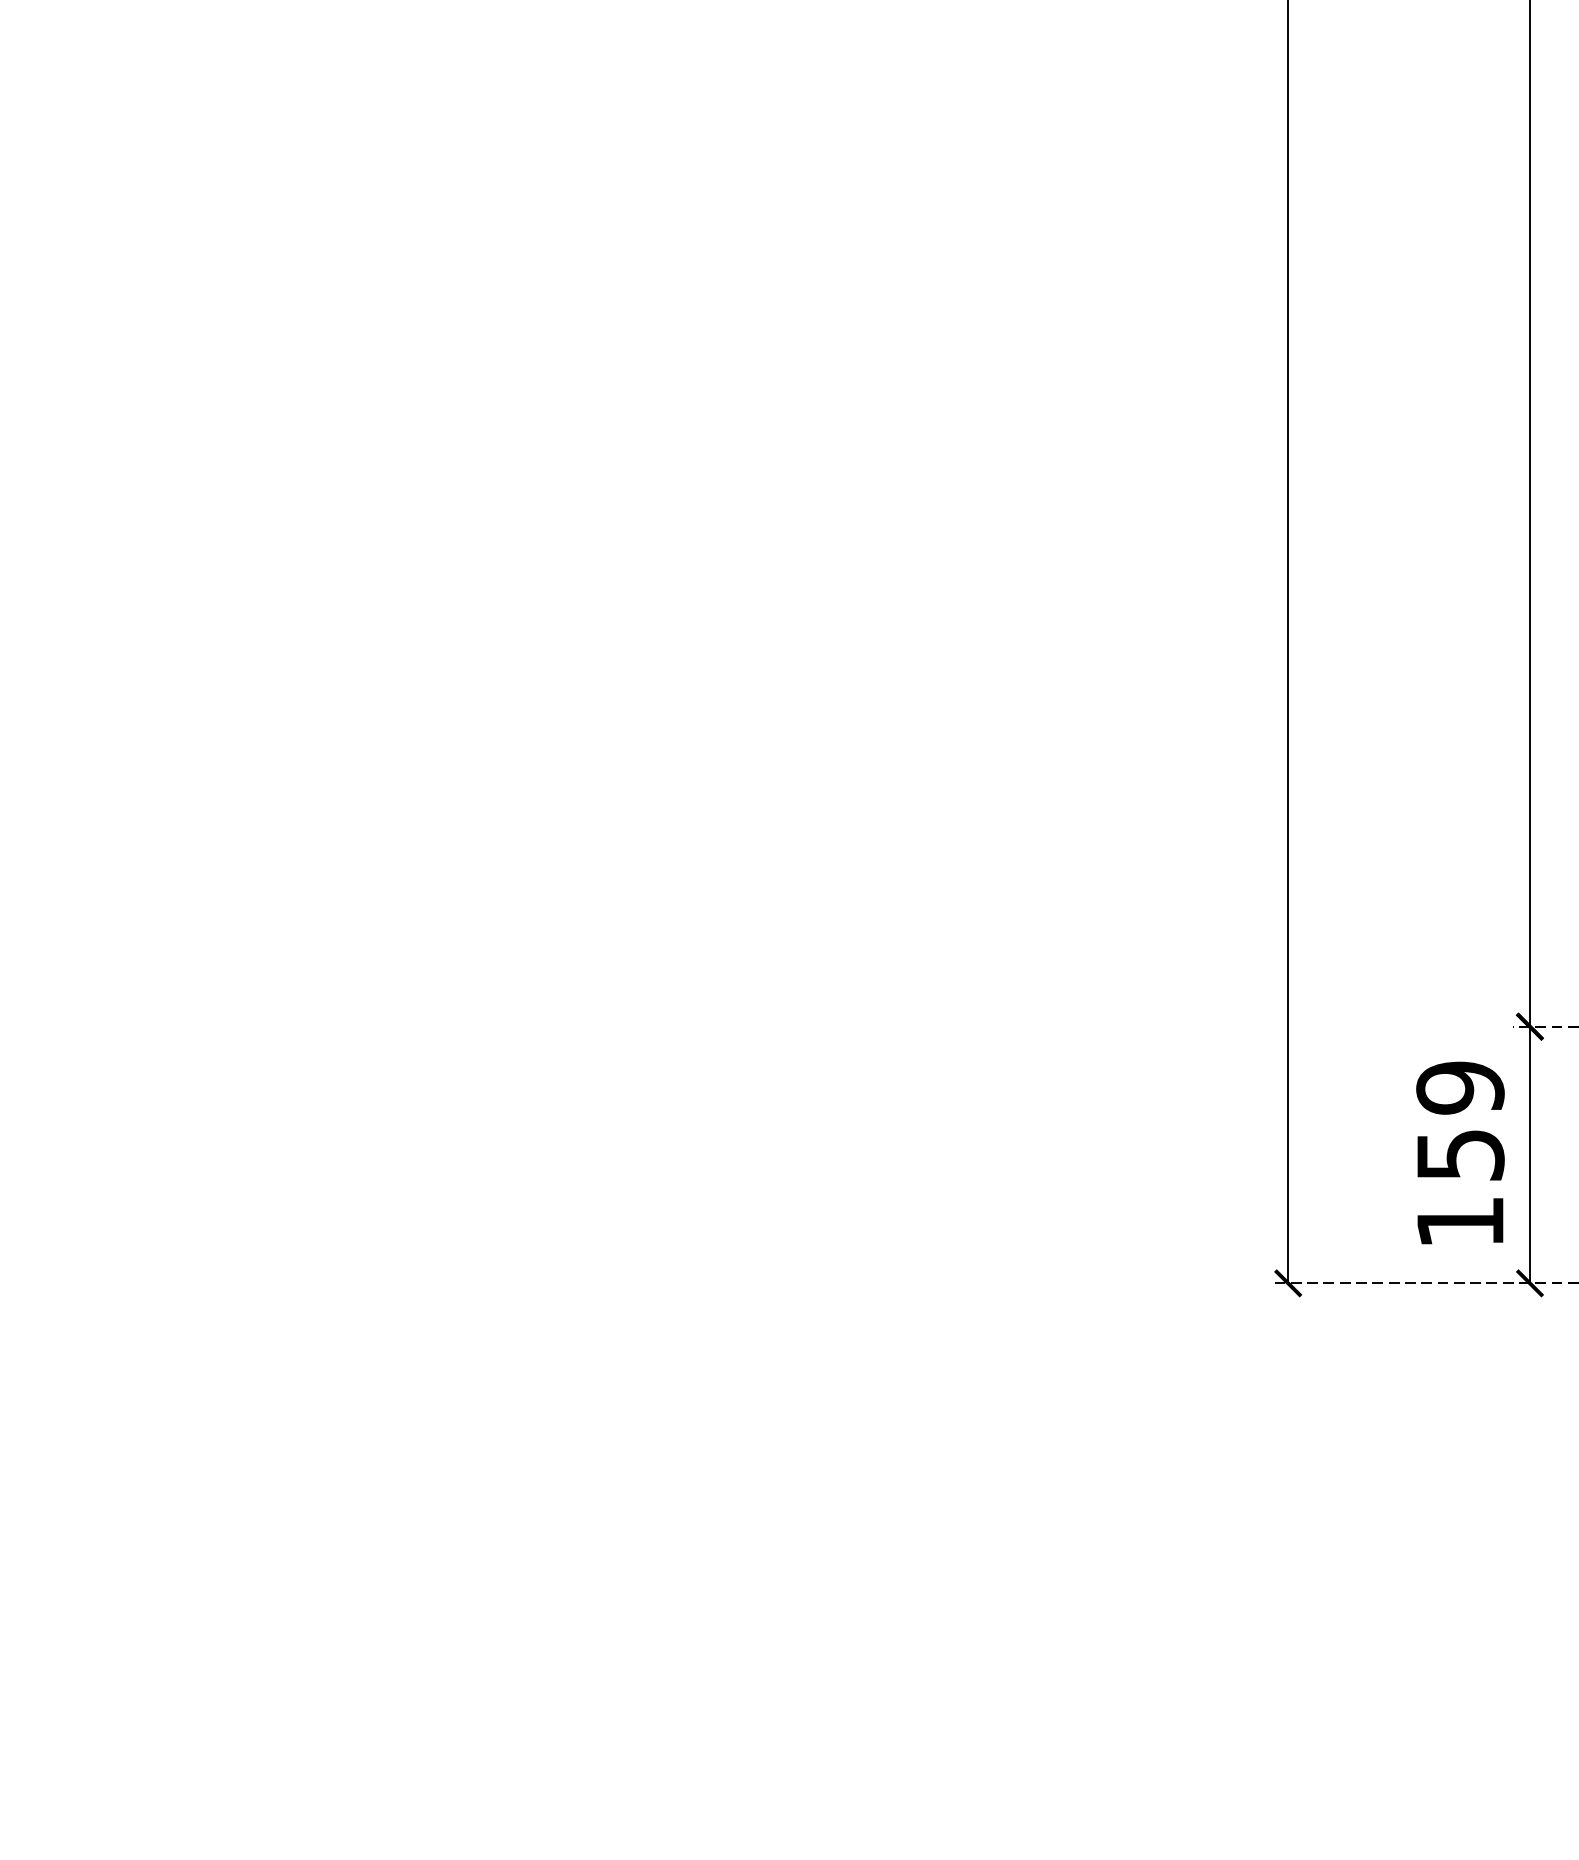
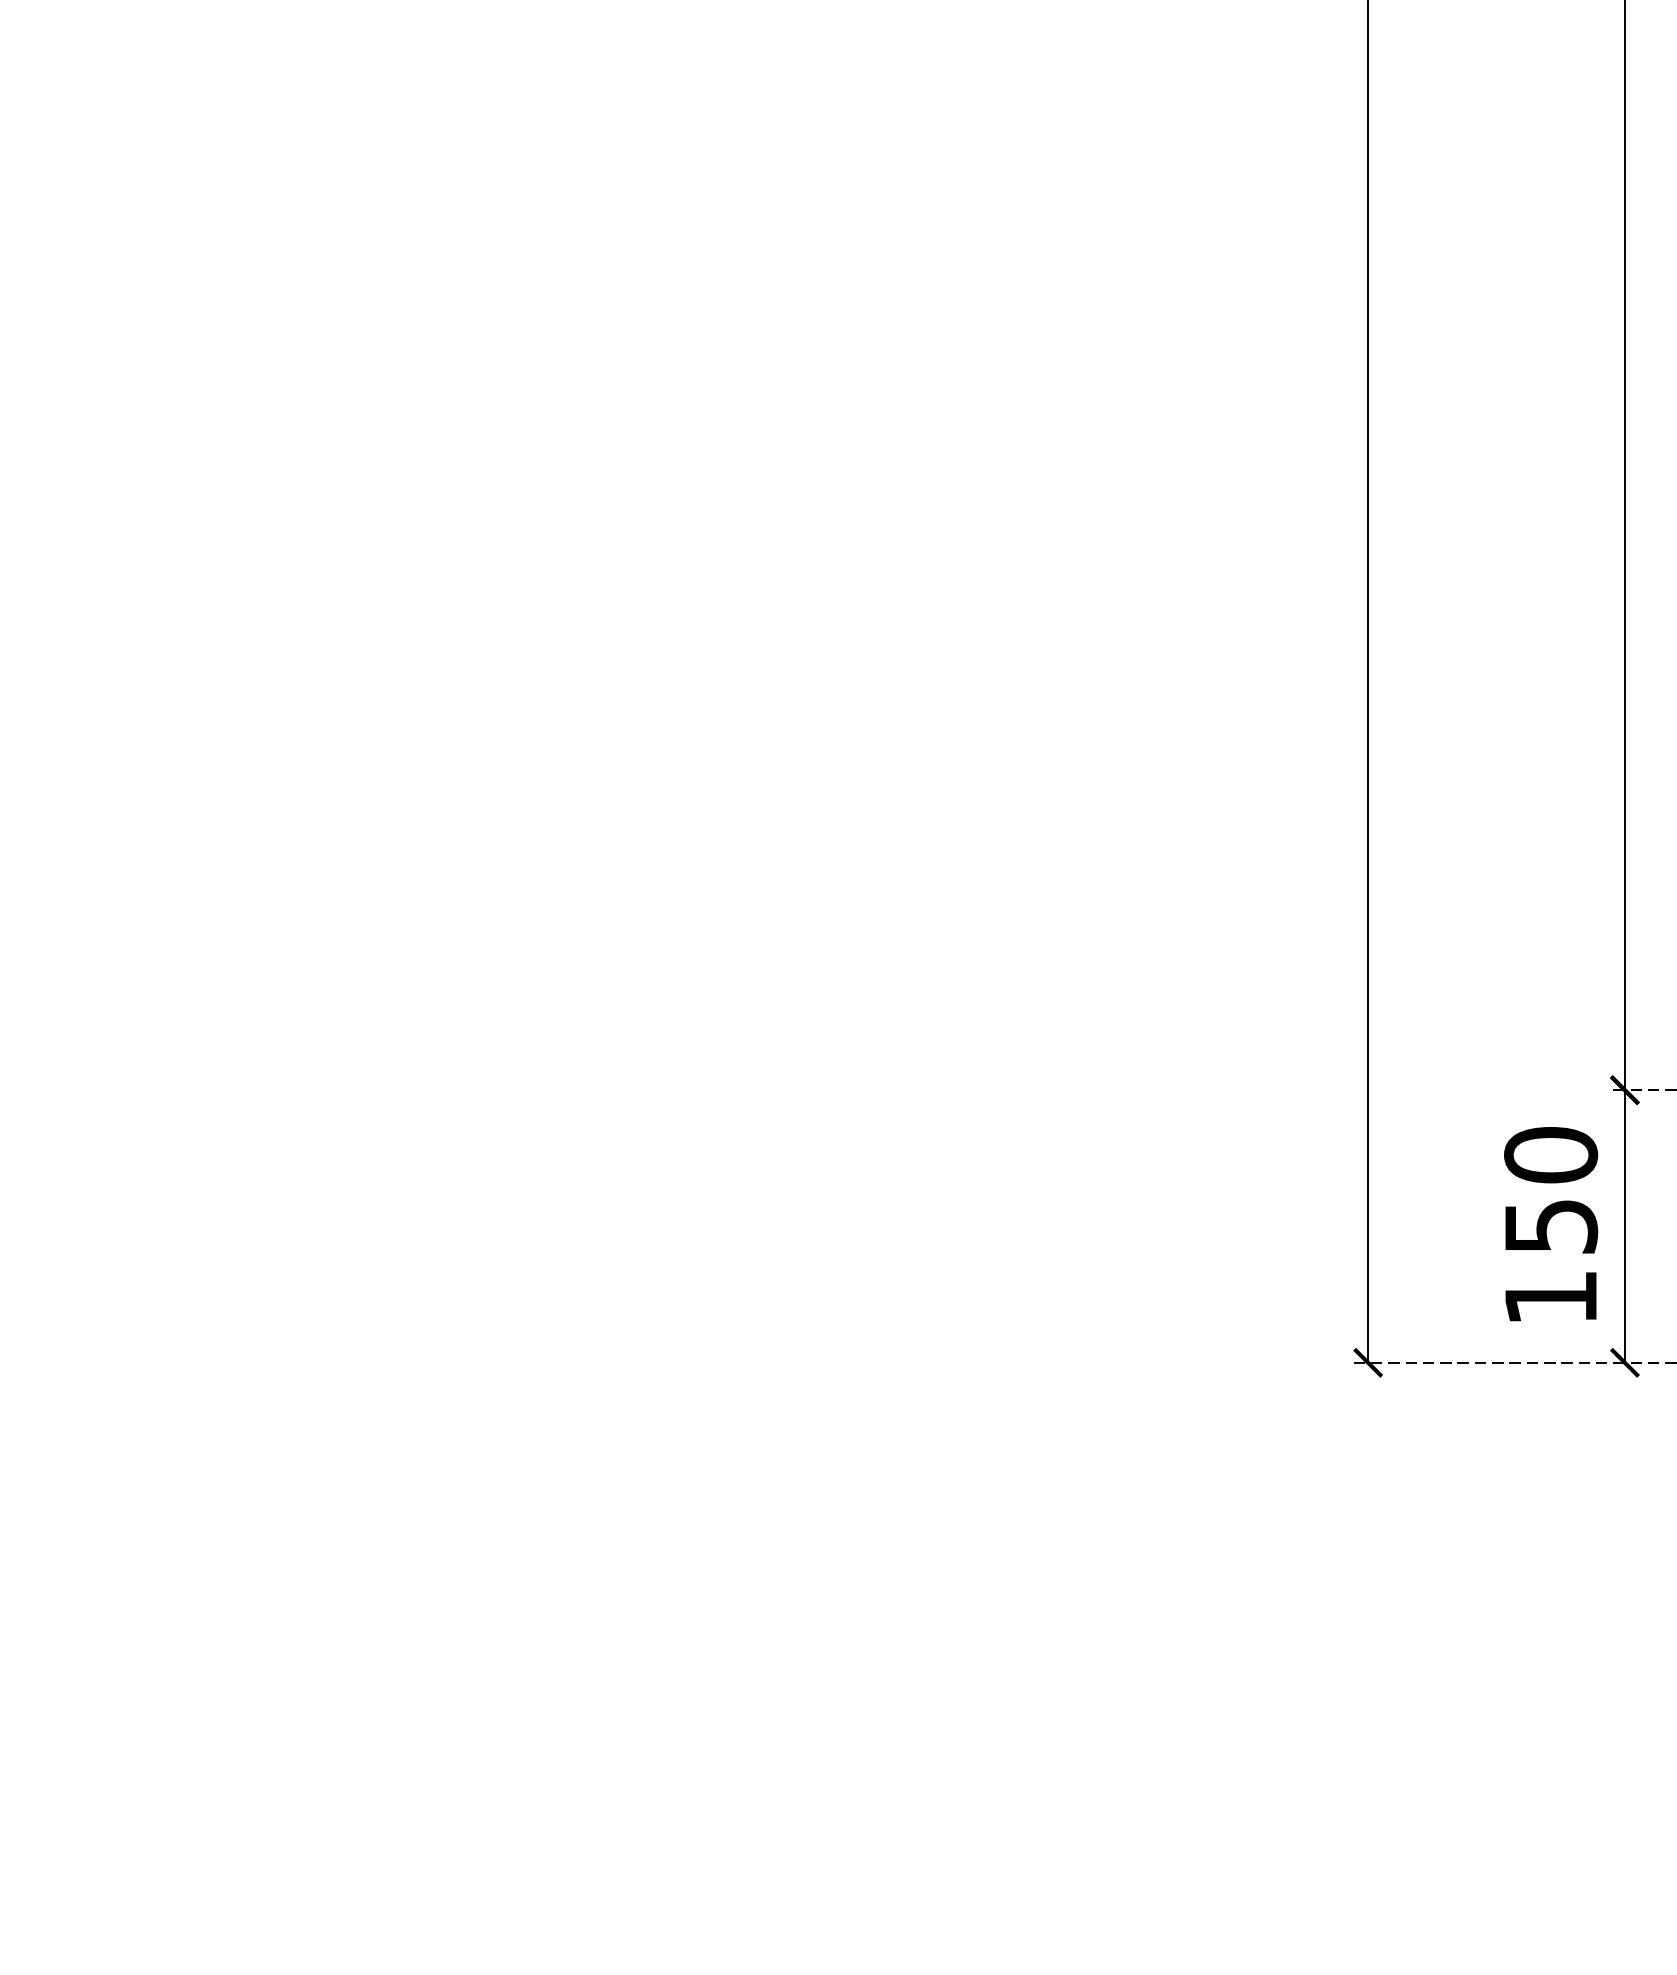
text: (1460, 1087) -> (1551, 1154), 159 -> 150

